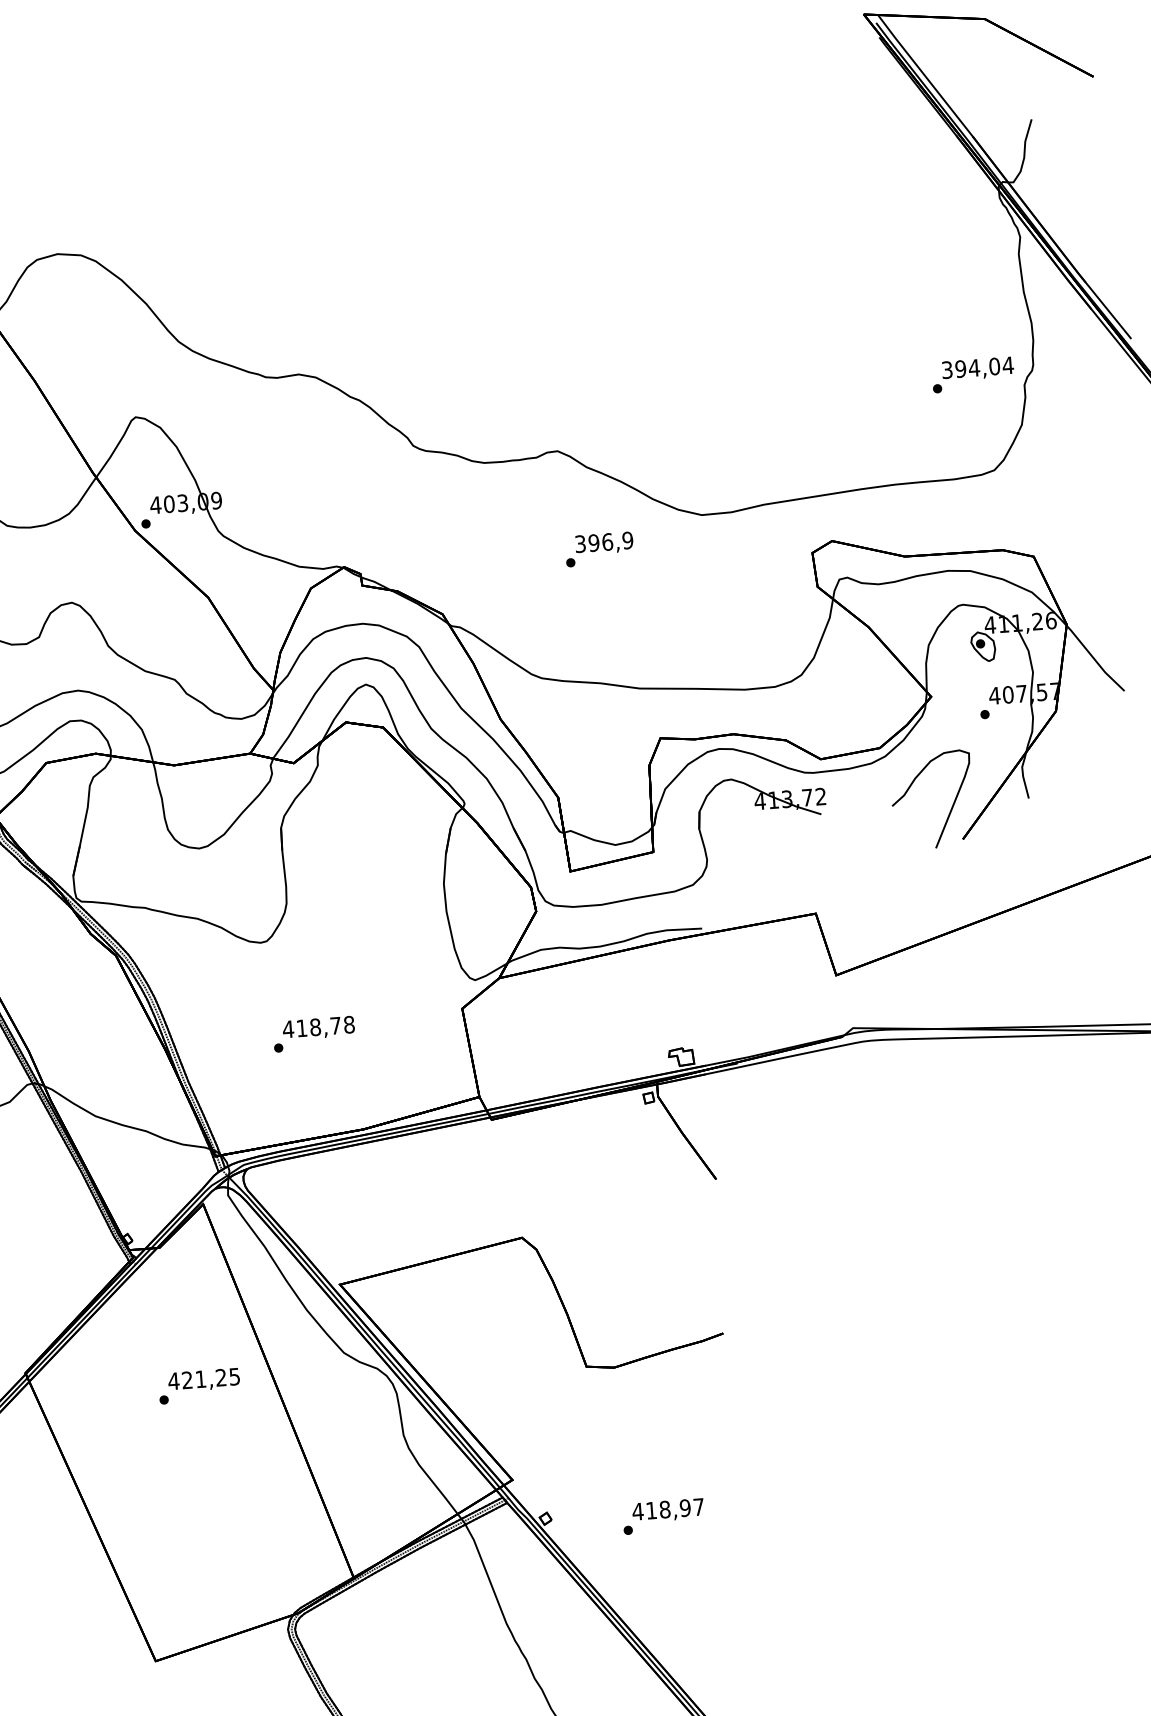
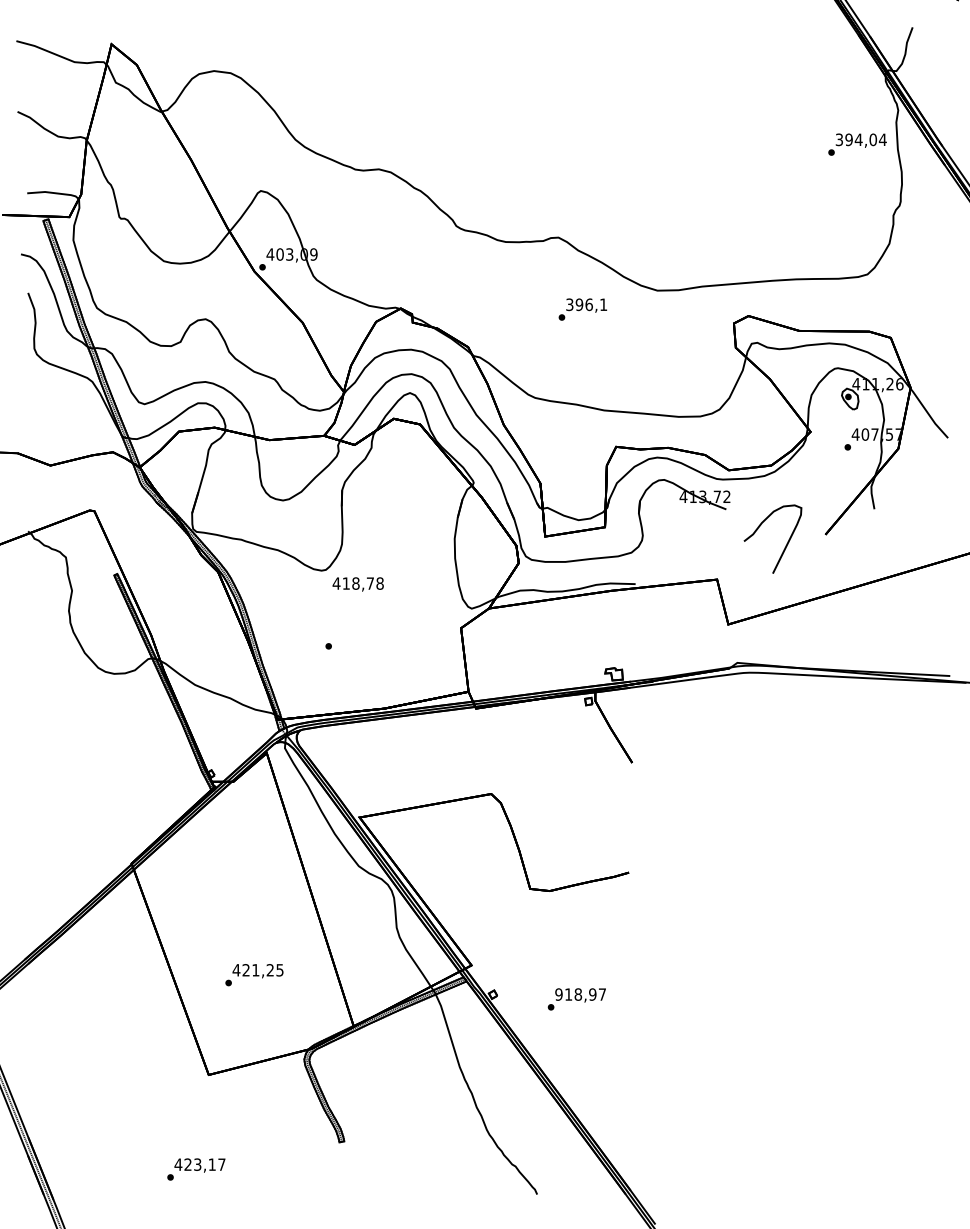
text: (973, 374) -> (857, 144), moved
text: (627, 540) -> (603, 304), 396,9 -> 396,1
curve: (950, 807) -> (785, 545), moved
text: (317, 1028) -> (357, 584), moved
text: (199, 1386) -> (254, 975), moved
text: (637, 1511) -> (558, 994), 418,97 -> 918,97

